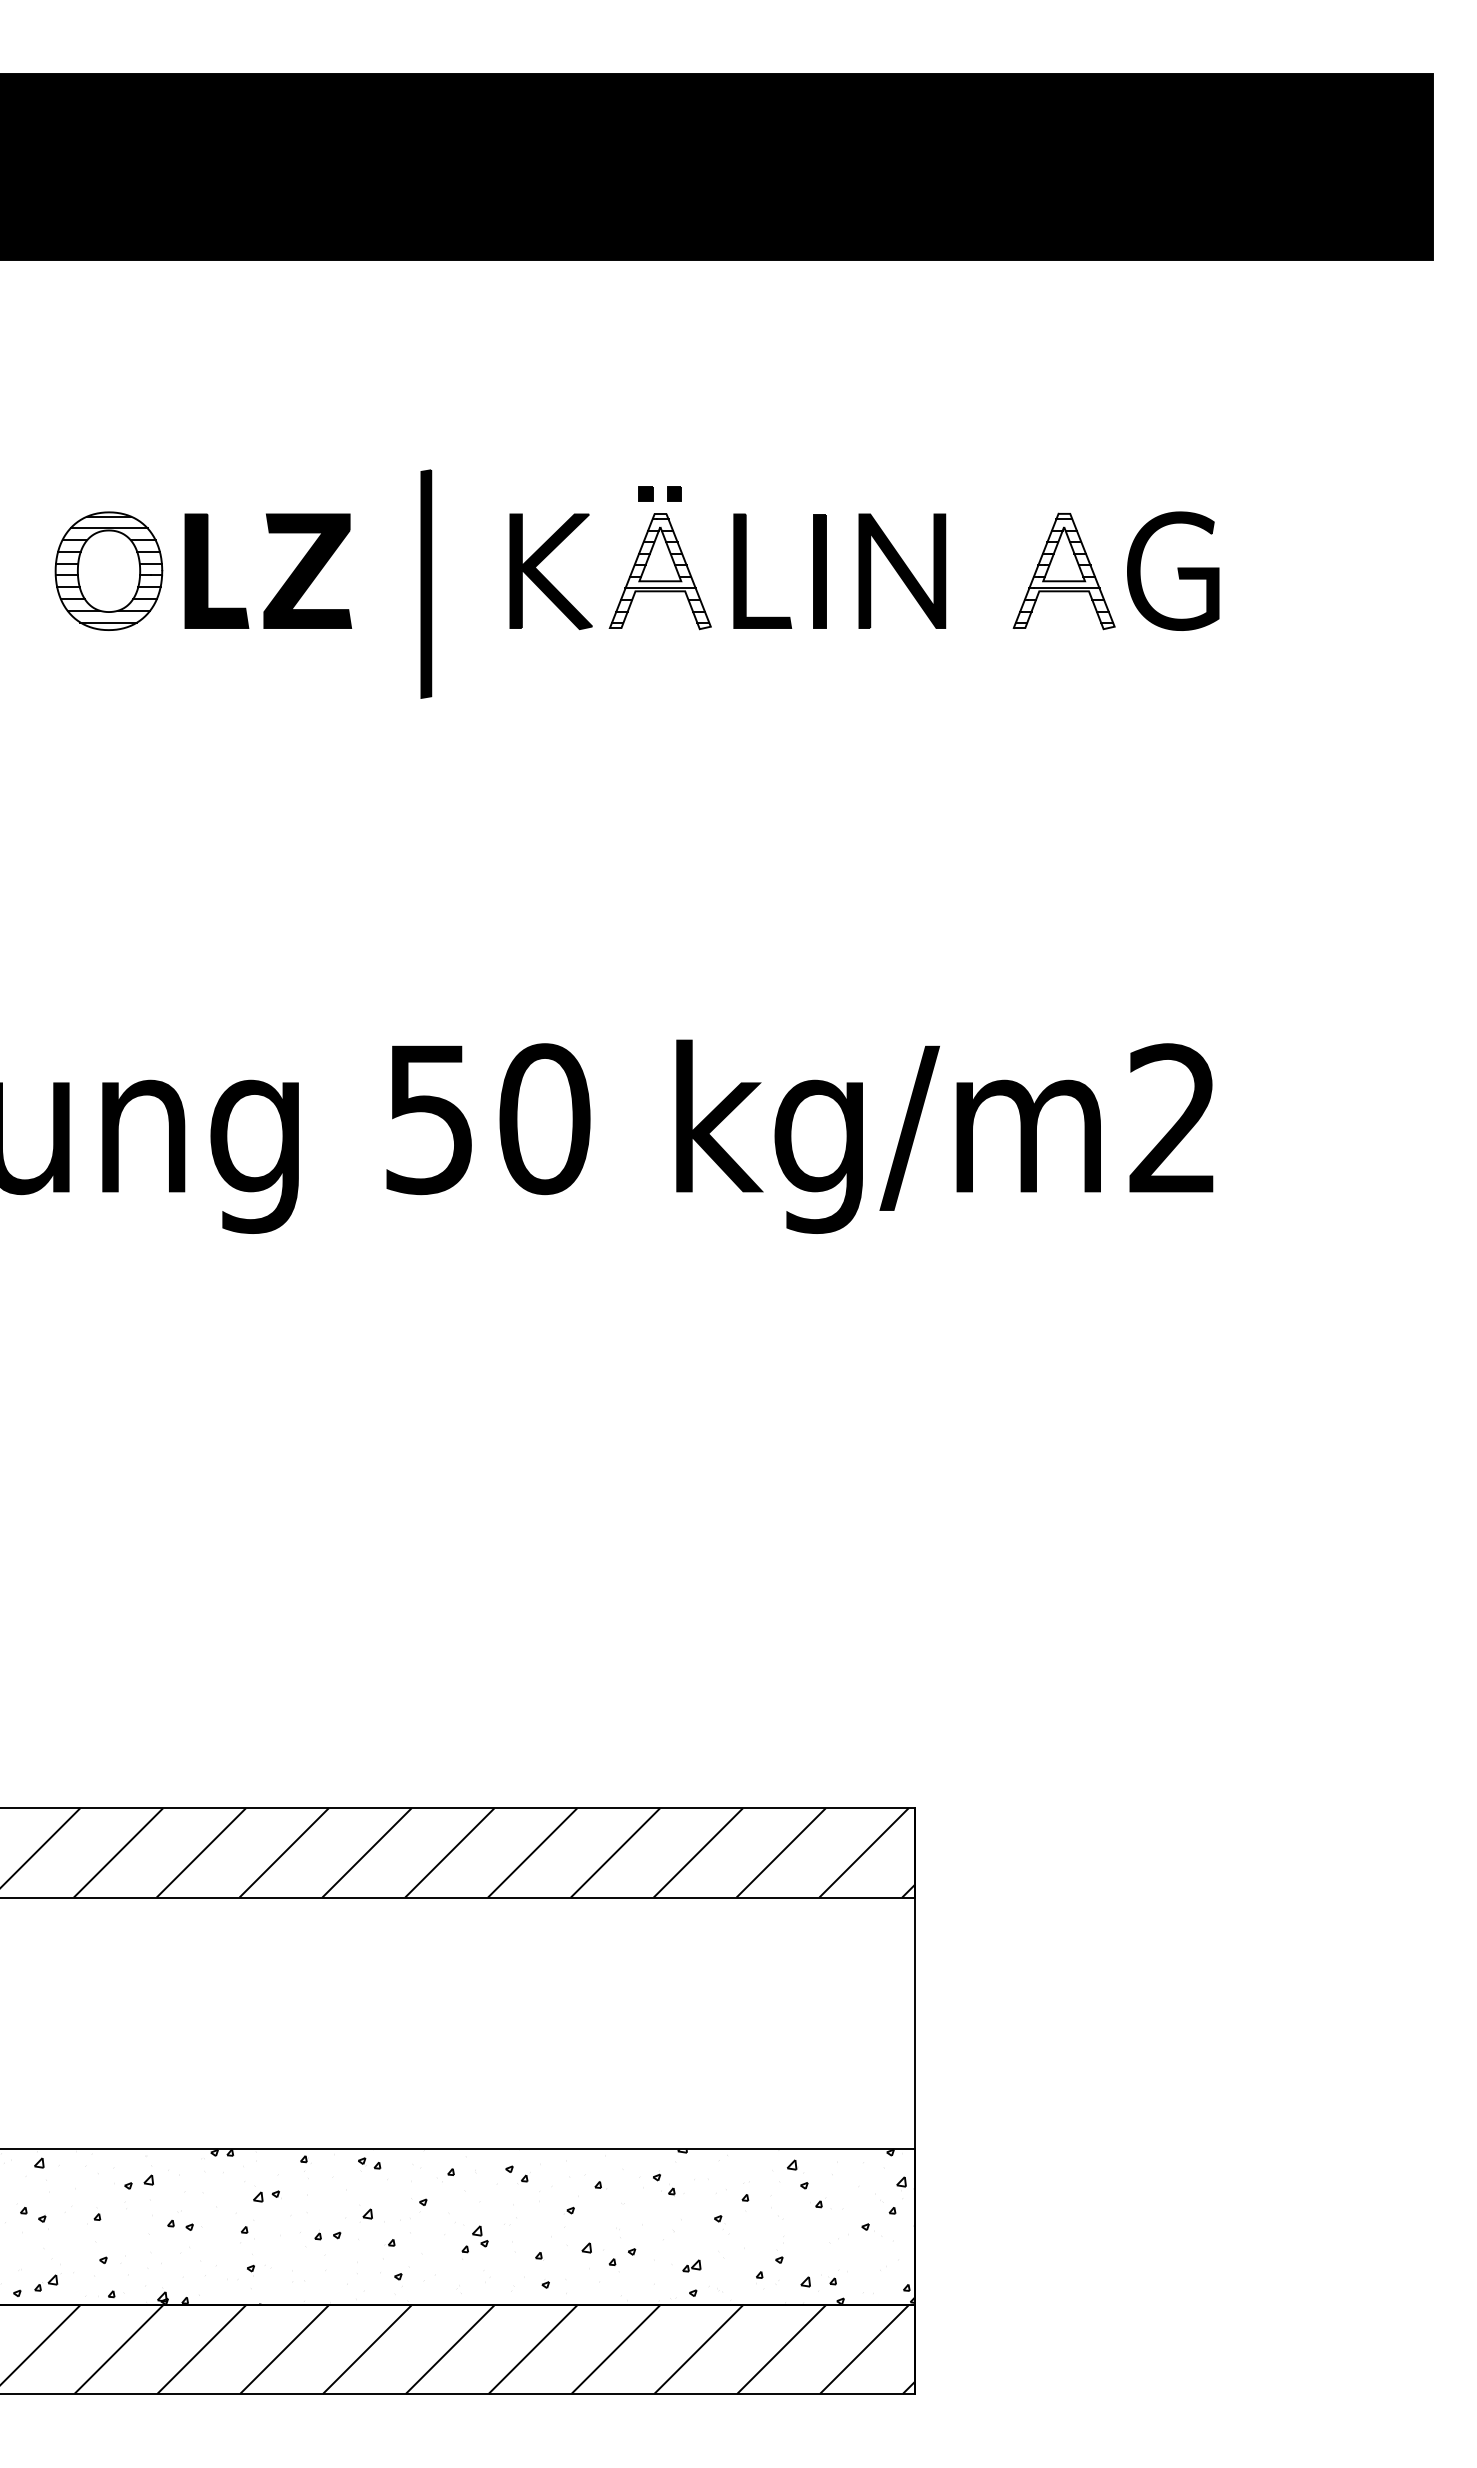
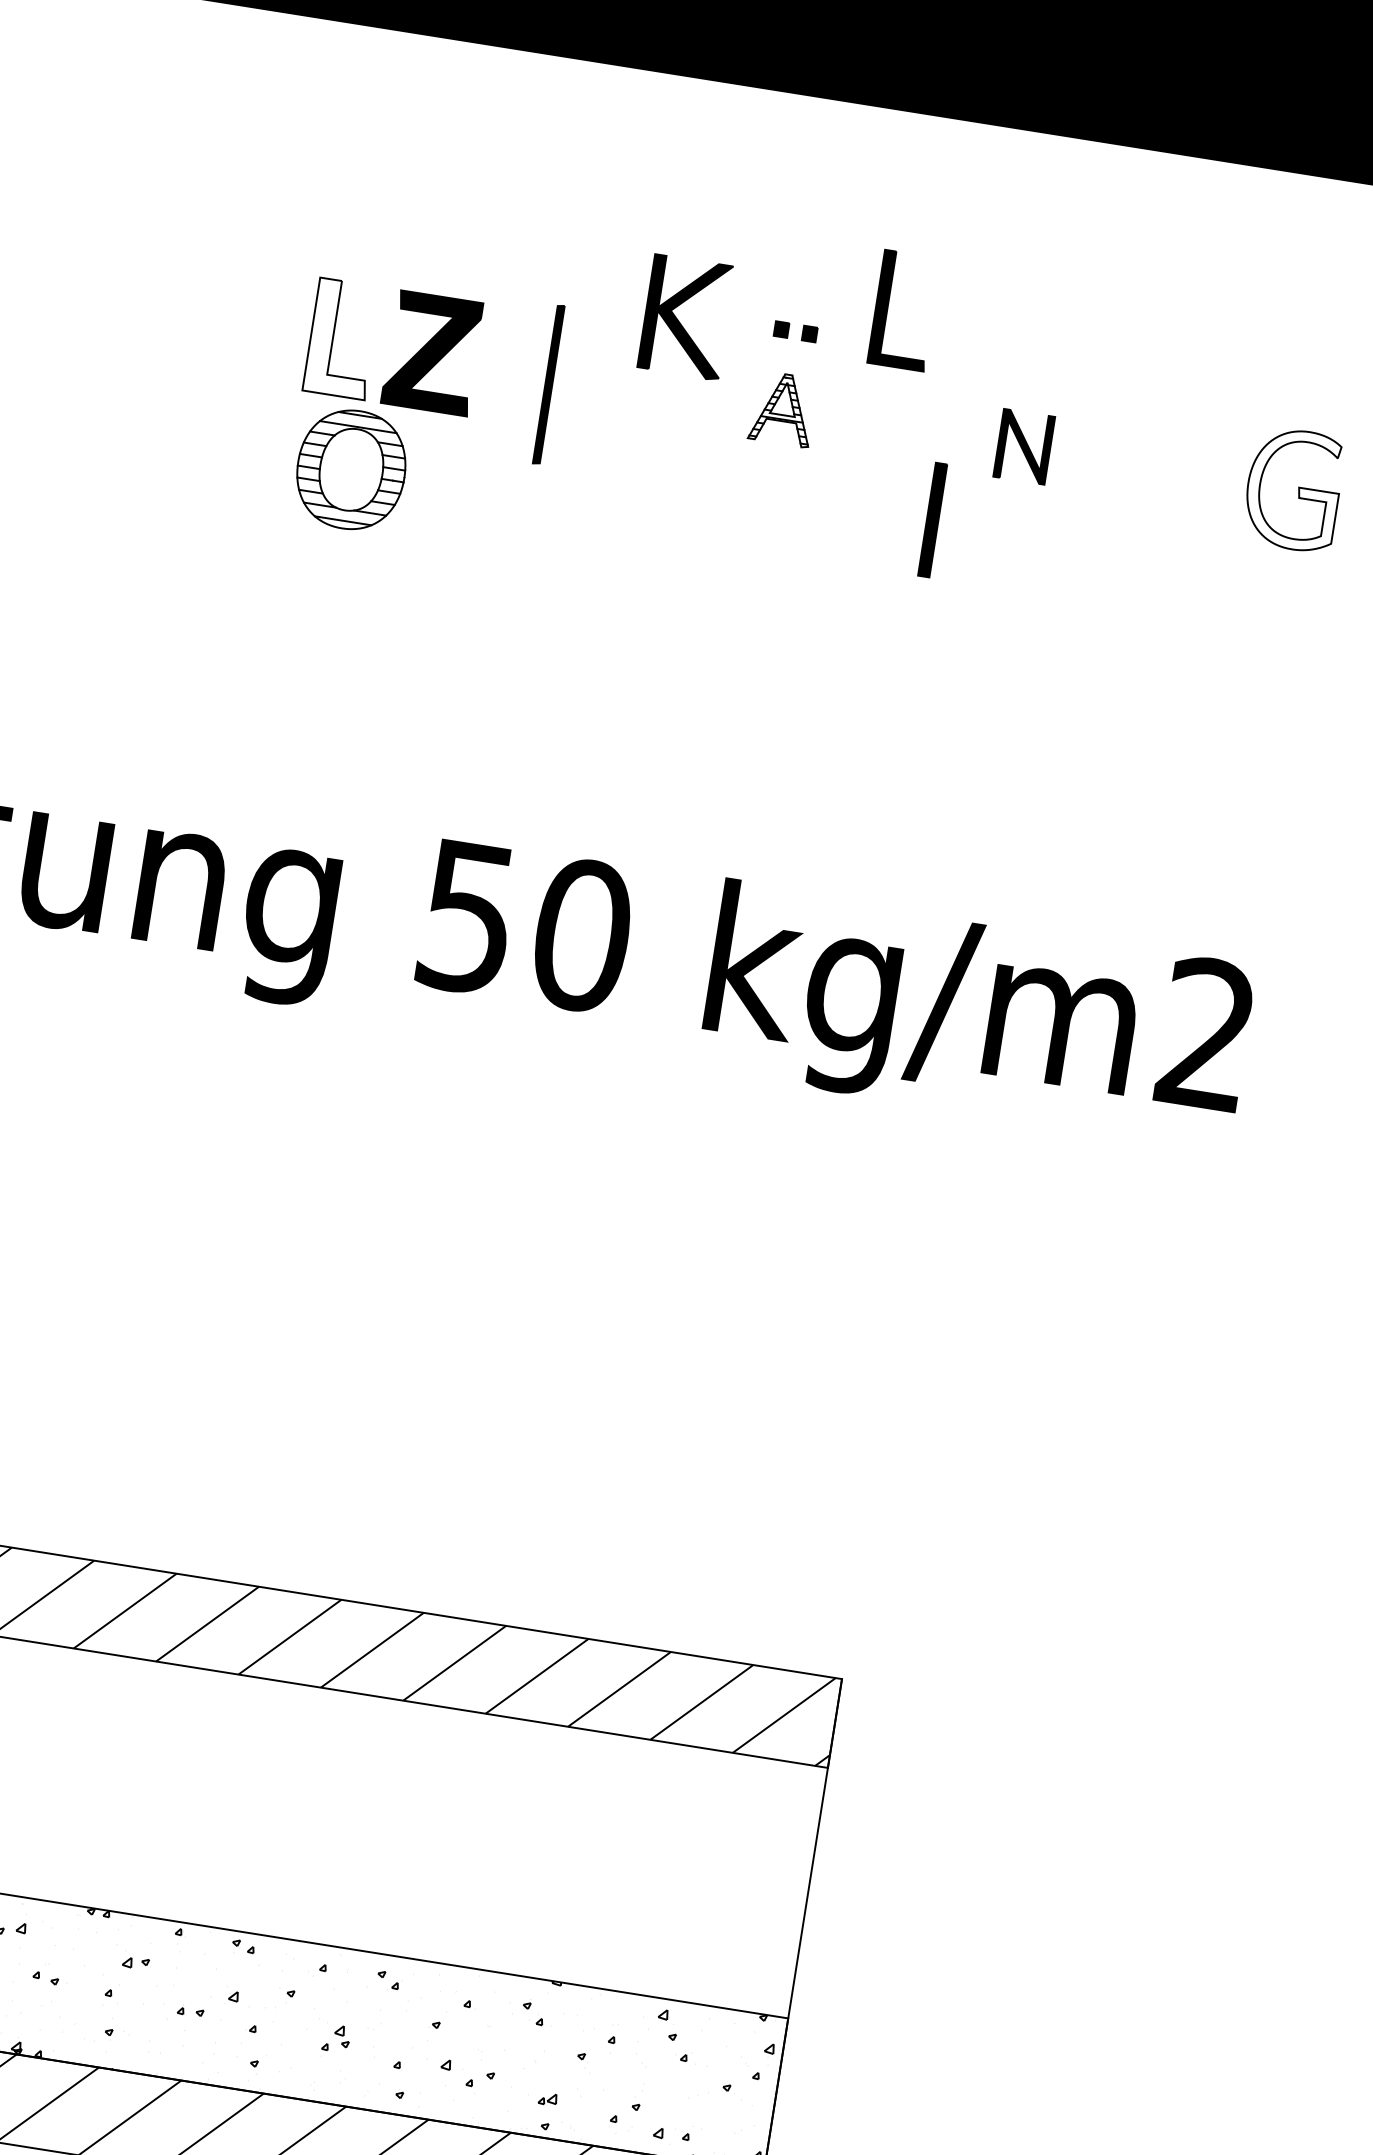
part: (108, 570) -> (351, 469), moved
part: (746, 570) -> (888, 307), moved
part: (902, 570) -> (1024, 446), size x0.6
fill: (216, 571) -> (342, 339), removed
part: (659, 571) -> (782, 408), size x0.6
part: (819, 571) -> (932, 520), moved
part: (1063, 571) -> (1184, 472), removed
fill: (1172, 571) -> (1292, 489), removed
part: (544, 576) -> (679, 321), moved
part: (426, 583) -> (548, 384), size x0.7

